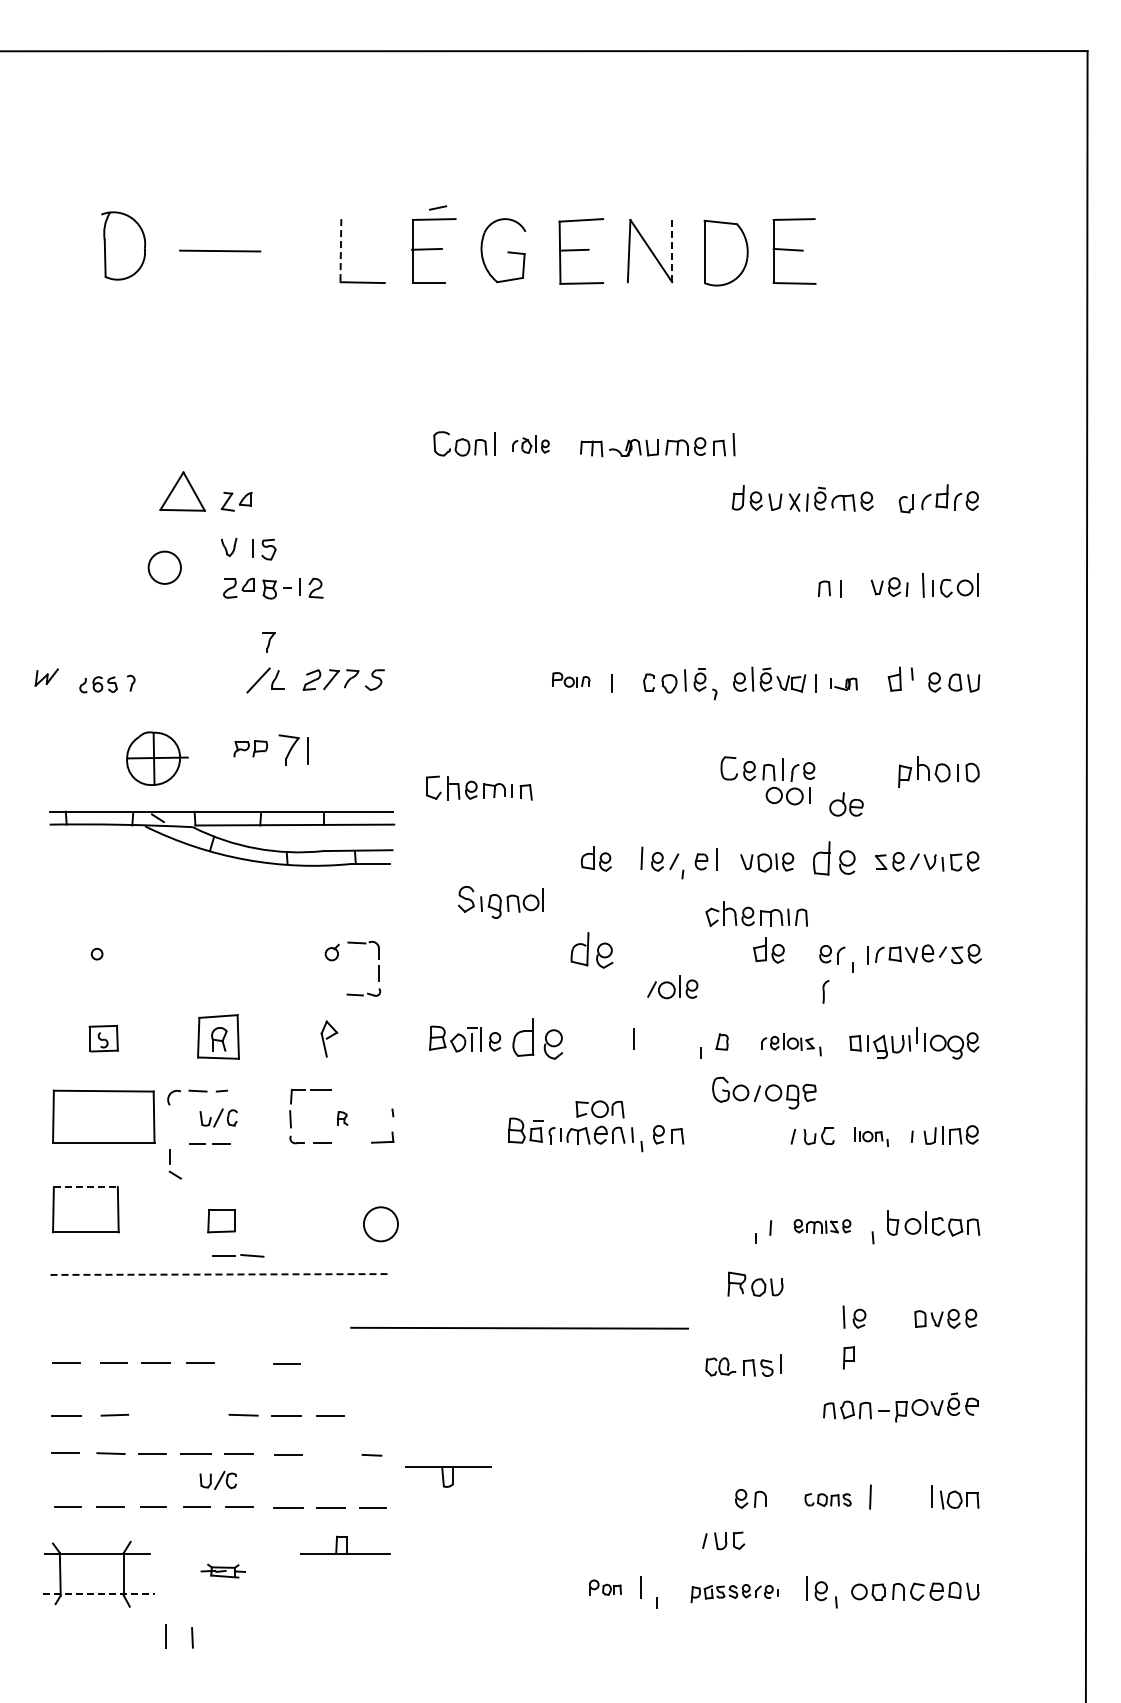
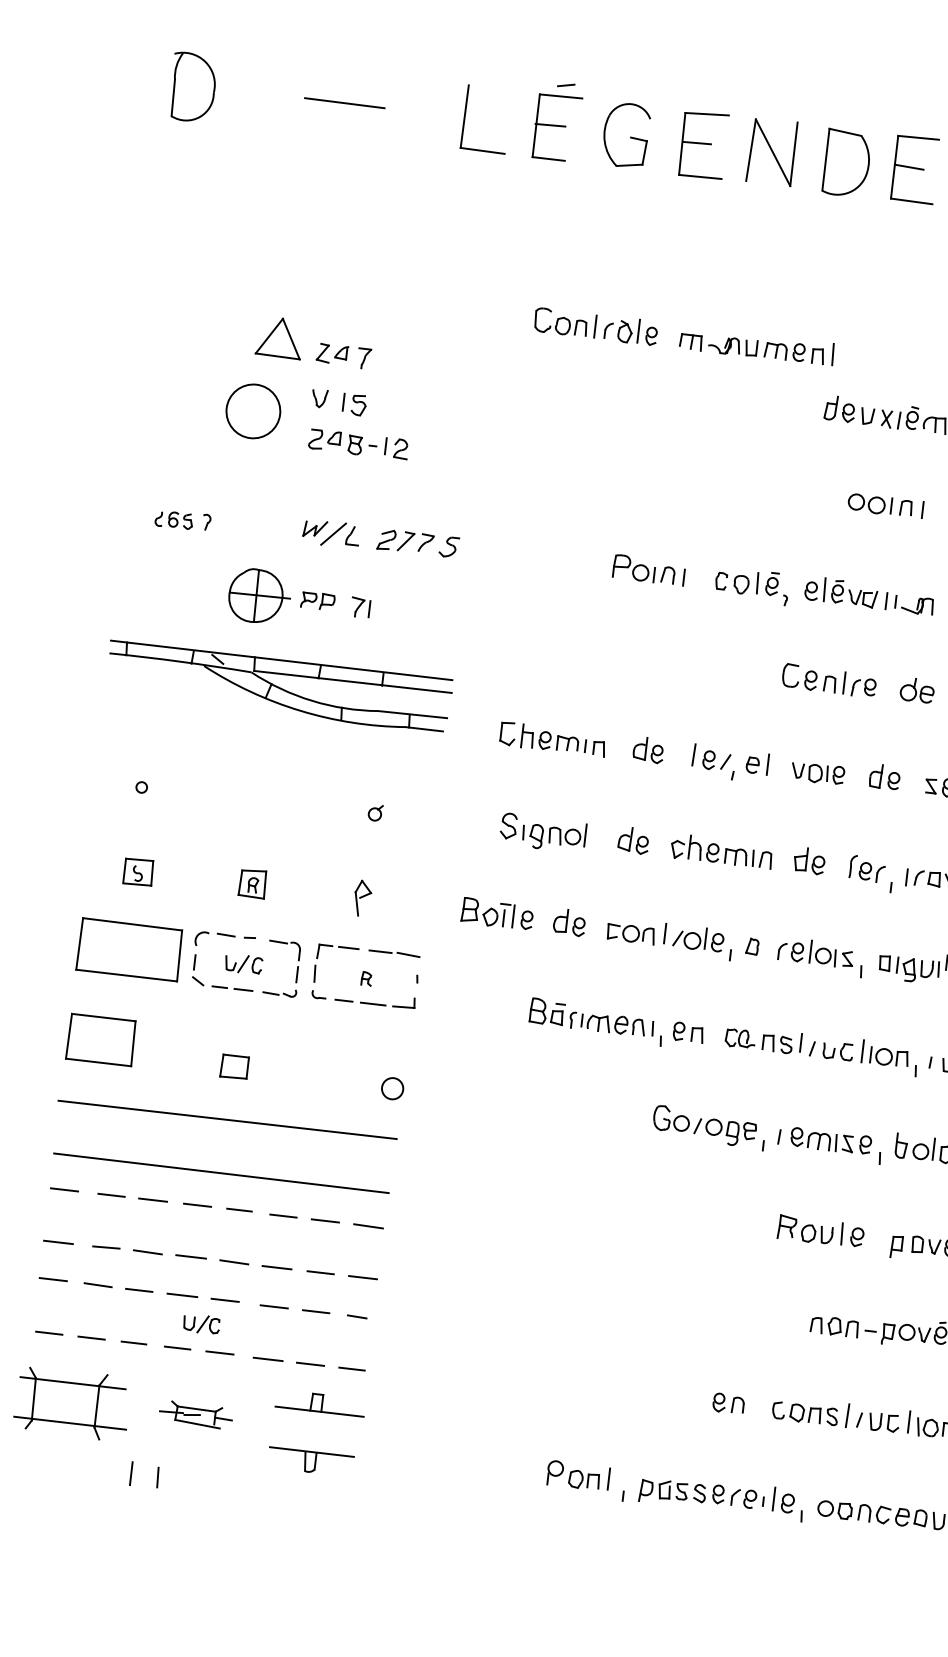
part: (123, 245) -> (192, 87), moved
line: (340, 250) -> (464, 116), dashed -> solid
line: (672, 250) -> (794, 154), dashed -> solid
part: (530, 444) -> (630, 331), size x1.43
circle: (164, 567) -> (253, 411), size x1.67
part: (268, 642) -> (363, 358), moved
part: (46, 677) -> (314, 529), moved
part: (570, 679) -> (643, 569), size x1.67
part: (843, 684) -> (914, 605), size x1.43
part: (293, 750) -> (360, 607), size x0.62
part: (157, 758) -> (259, 596), moved
part: (478, 787) -> (552, 738), moved
part: (787, 796) -> (869, 504), moved
part: (846, 804) -> (917, 690), moved
part: (833, 857) -> (884, 776), size x0.71
part: (500, 902) -> (542, 833), moved
part: (756, 913) -> (721, 850), moved
part: (591, 950) -> (633, 840), size x0.71
part: (378, 968) -> (297, 969), moved
part: (672, 987) -> (698, 938), moved
part: (825, 991) -> (852, 866), moved
part: (218, 1036) -> (252, 883), size x0.62
part: (537, 1039) -> (569, 922), size x0.62
part: (791, 1044) -> (821, 957), size x1.43
part: (764, 1092) -> (704, 1125), moved
part: (599, 1109) -> (630, 933), moved
part: (871, 1136) -> (890, 1057), size x1.67
line: (351, 1142) -> (372, 1003), added
part: (175, 1164) -> (199, 970), moved
line: (85, 1187) -> (103, 1017), dashed -> solid
circle: (380, 1224) -> (392, 1088), size x0.62
part: (822, 1226) -> (831, 1141), size x1.43
part: (238, 1255) -> (394, 952), moved
line: (221, 1274) -> (228, 1119), dashed -> solid
part: (755, 1283) -> (805, 1229), moved
line: (519, 1327) -> (221, 1172), moved
part: (848, 1357) -> (896, 1246), moved
line: (242, 1362) -> (239, 1209), added
line: (329, 1363) -> (325, 1220), added
line: (372, 1363) -> (368, 1225), added
part: (743, 1365) -> (763, 1039), moved
line: (156, 1414) -> (147, 1251), added
line: (200, 1414) -> (191, 1256), added
line: (373, 1415) -> (363, 1277), added
line: (330, 1454) -> (316, 1311), added
part: (448, 1476) -> (310, 1461), moved
part: (827, 1499) -> (804, 1413), size x1.43
part: (723, 1540) -> (878, 1421), moved
part: (223, 1570) -> (196, 1414), size x1.67
part: (605, 1587) -> (573, 1475), size x1.67
line: (99, 1593) -> (70, 1422), dashed -> solid
part: (734, 1593) -> (701, 1495), size x1.43

